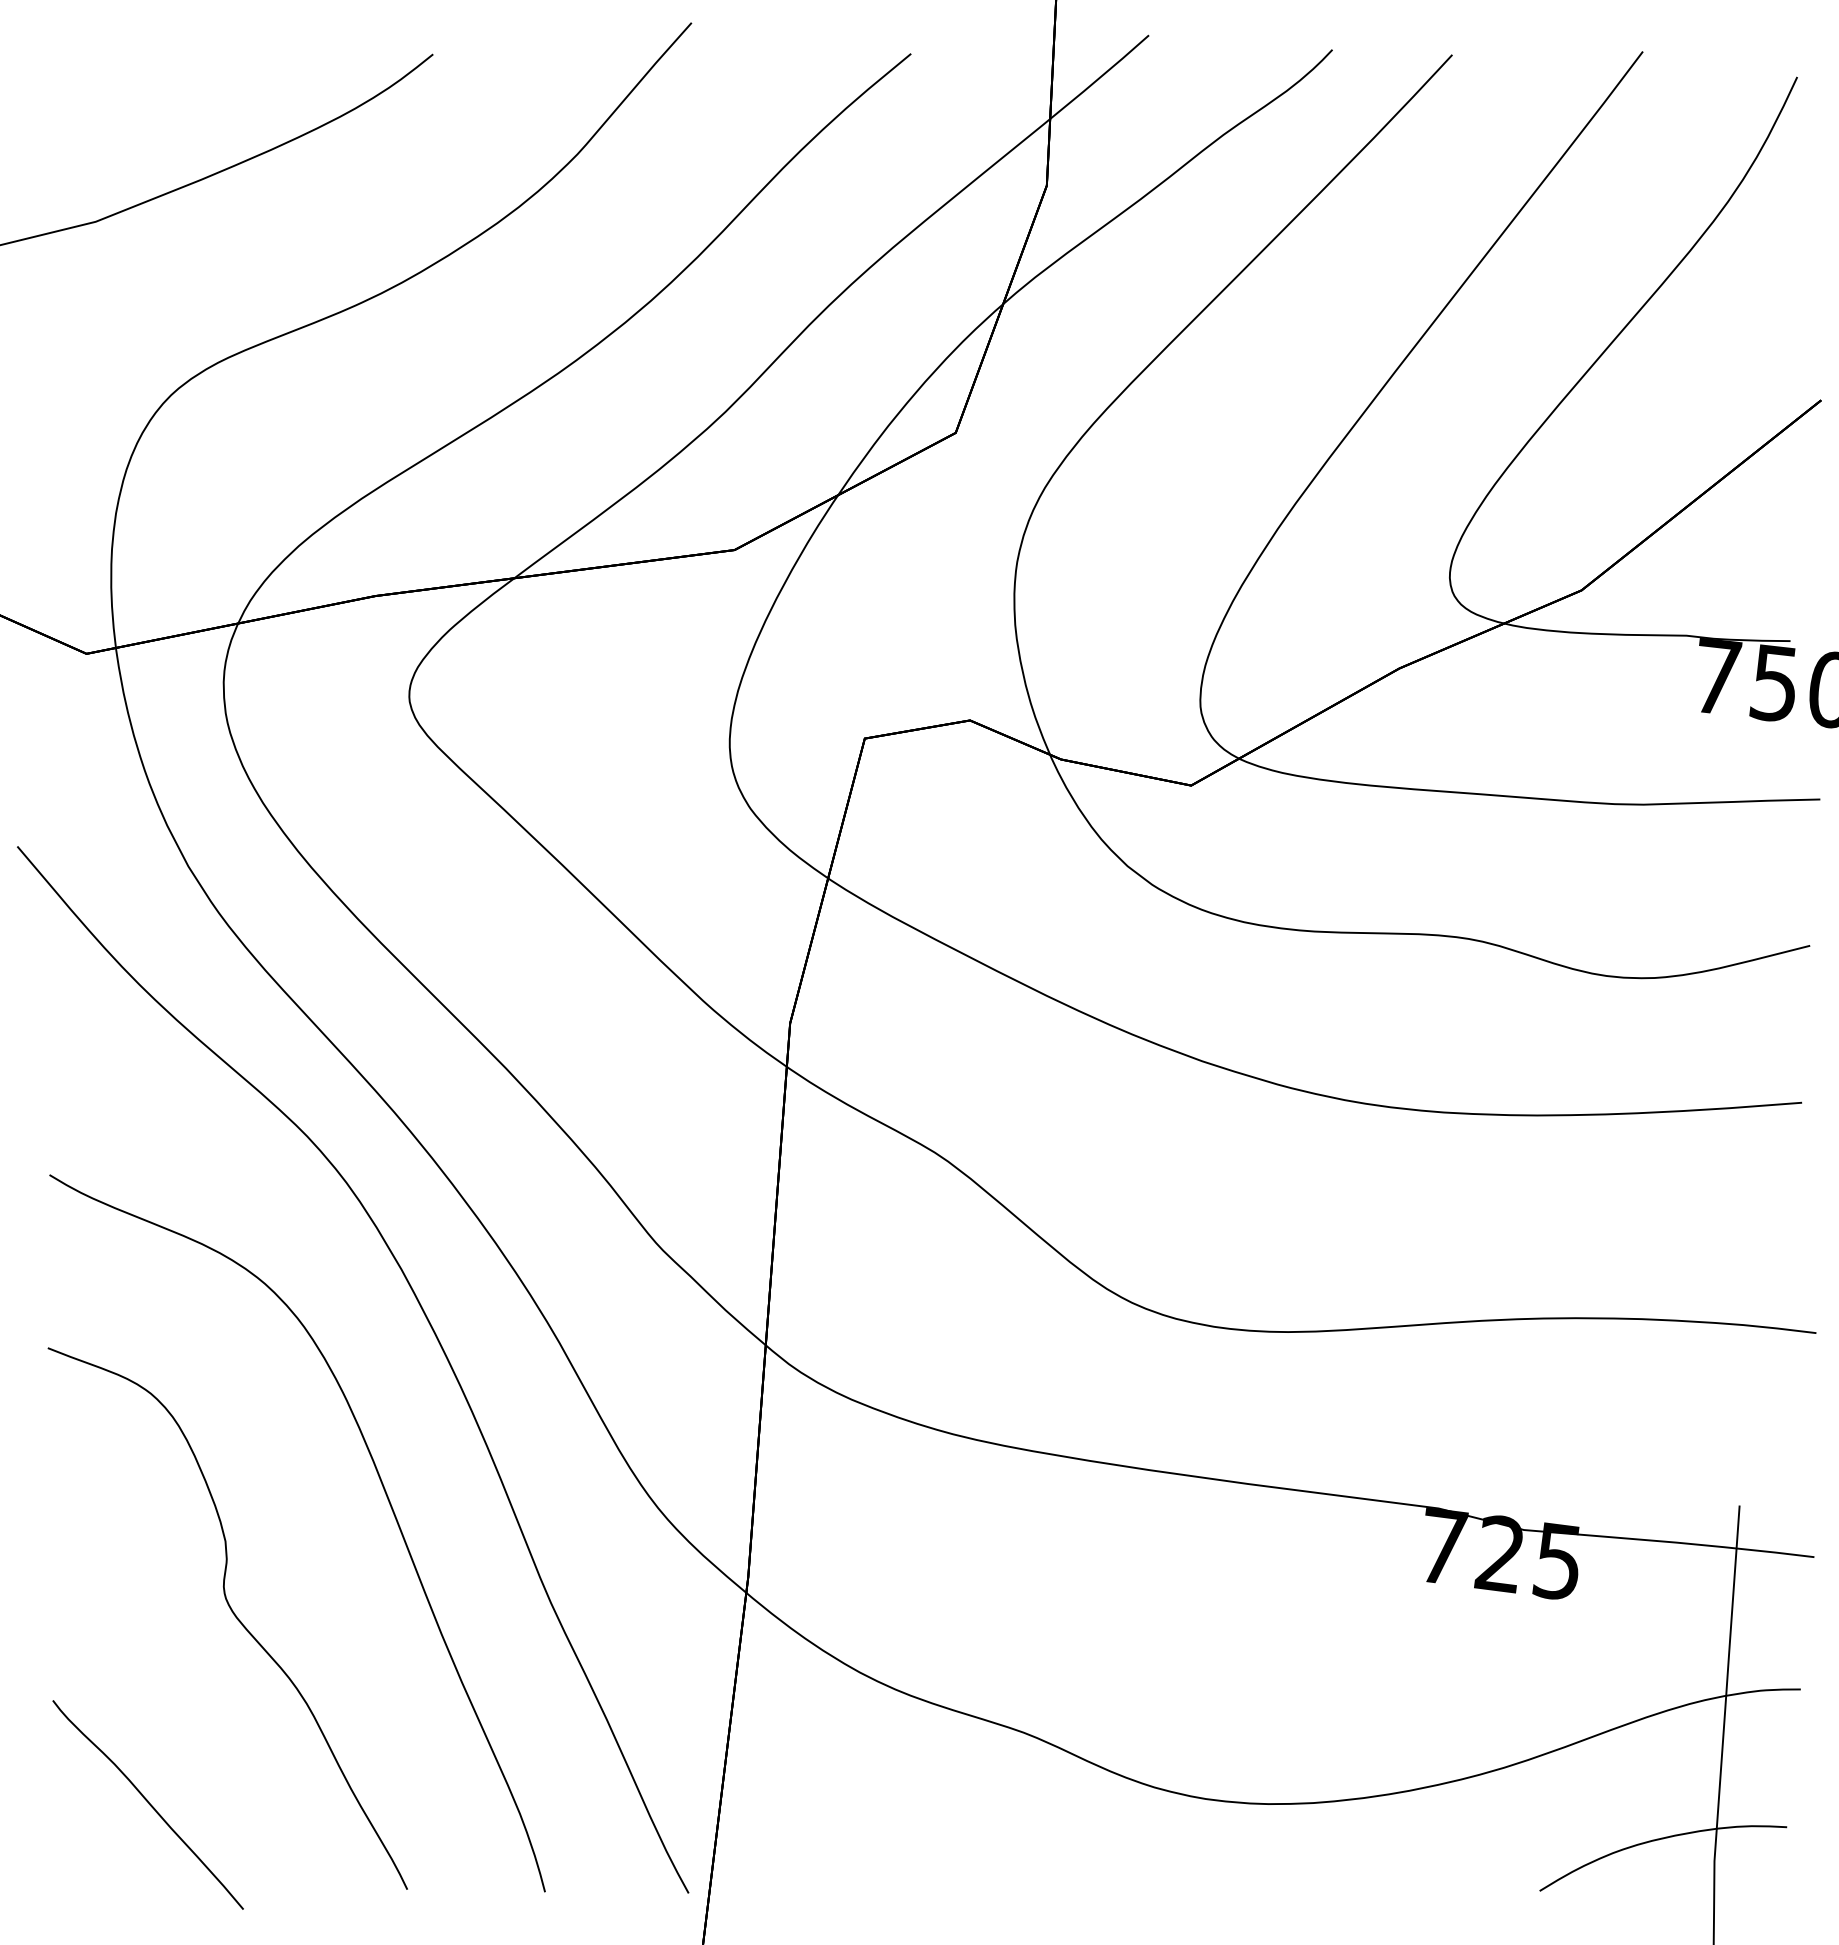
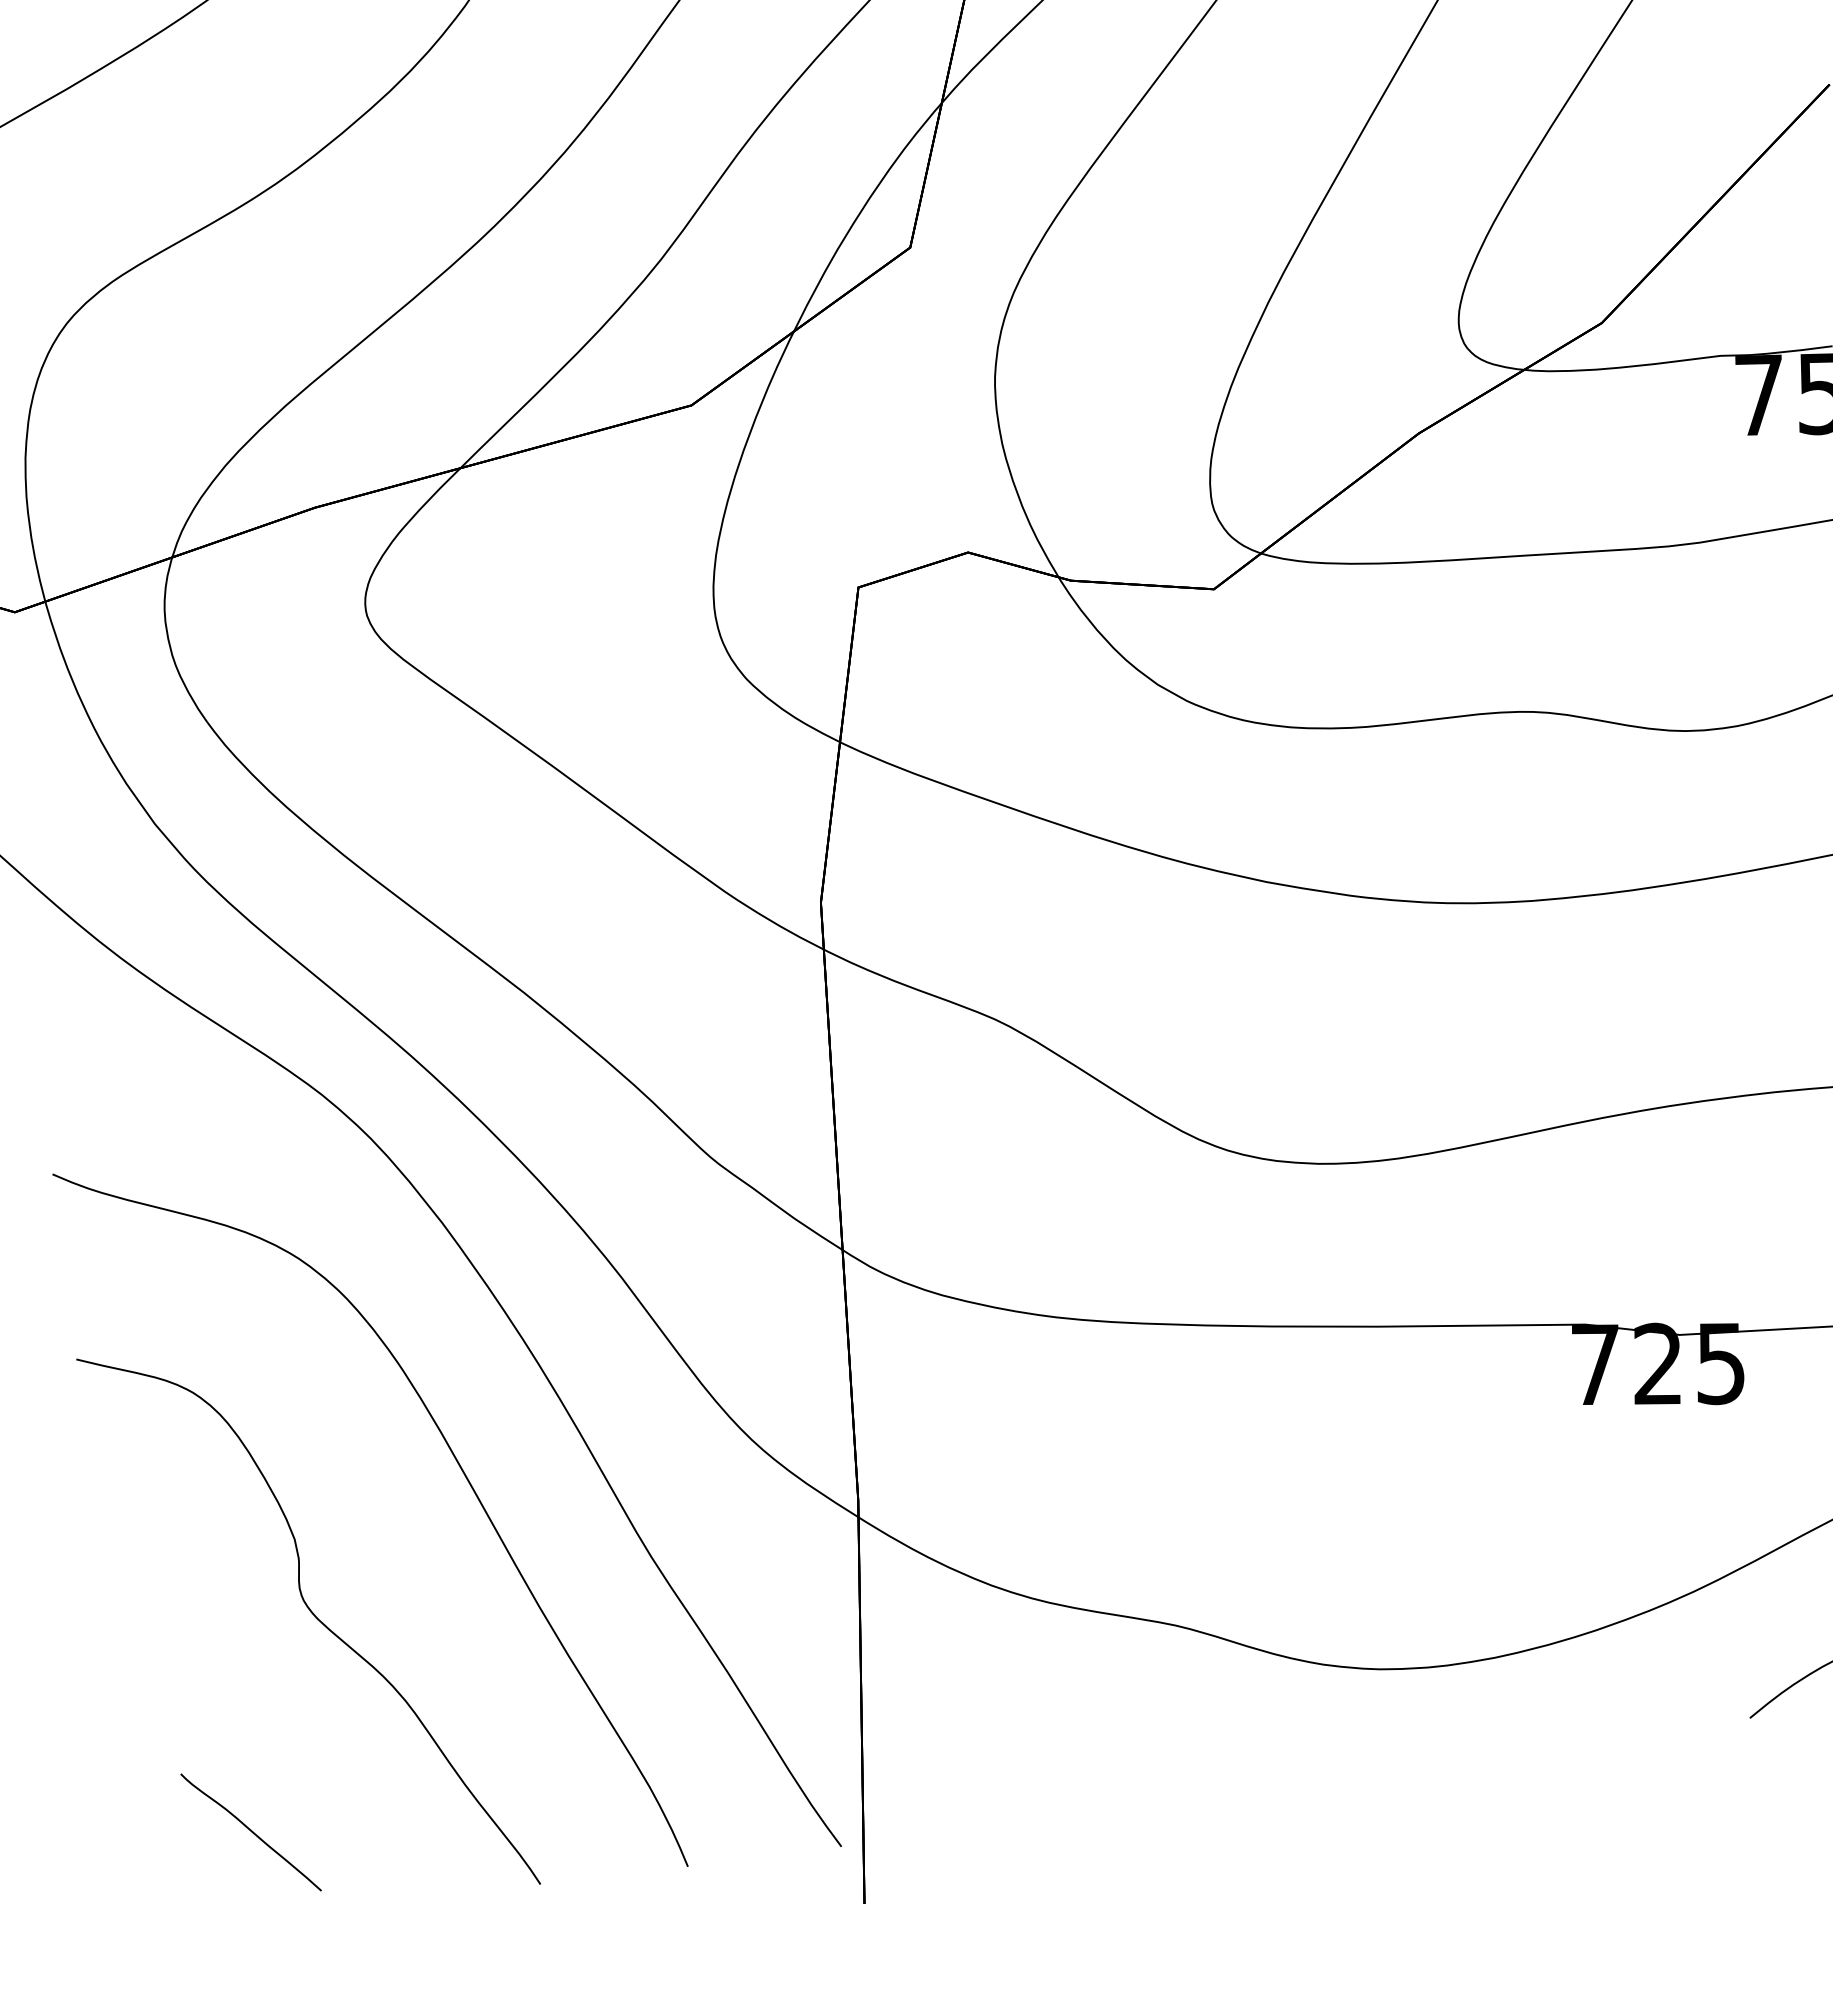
part: (147, 1804) -> (250, 1832), size x0.6

